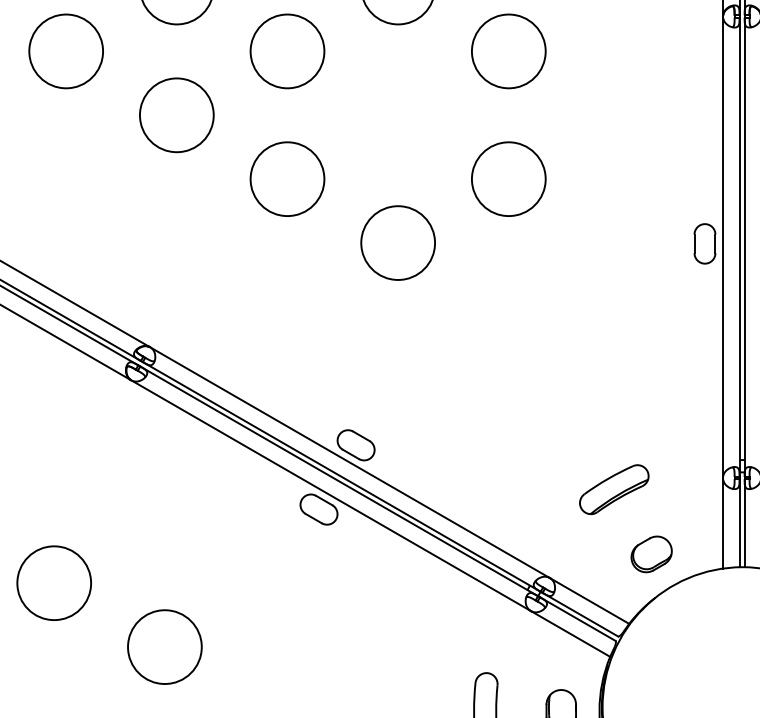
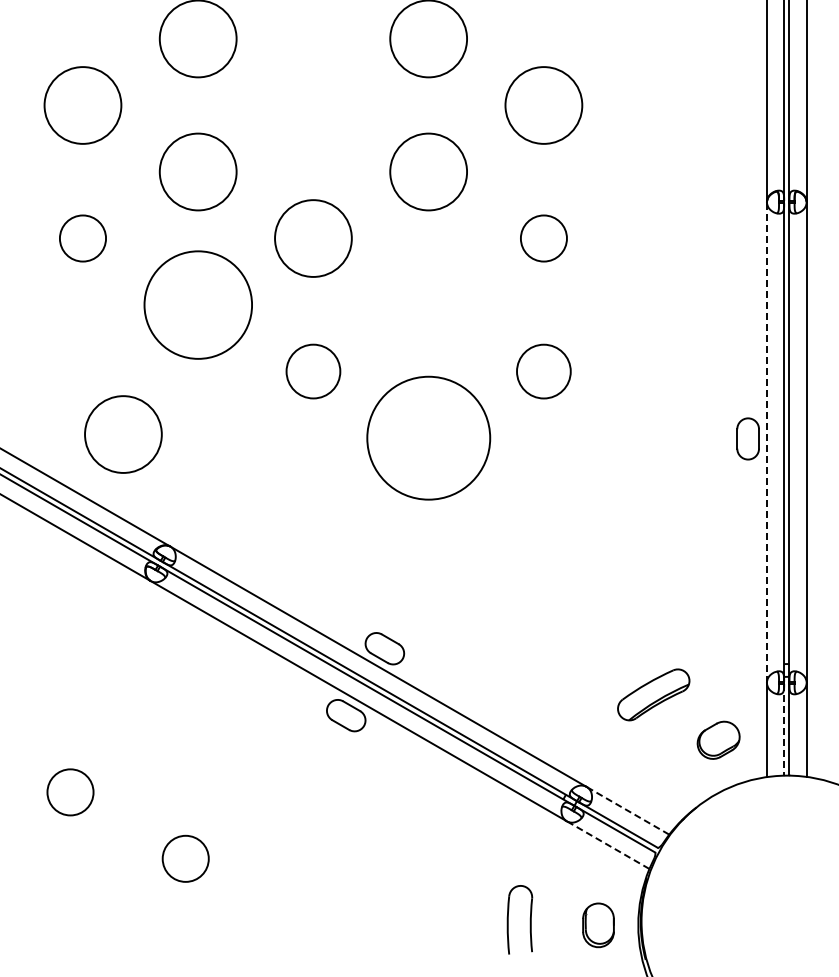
circle: (65, 51) -> (82, 238), size x0.6
circle: (508, 51) -> (543, 238), size x0.6
circle: (176, 114) -> (197, 304), size x1.4
circle: (287, 179) -> (313, 371), size x0.7
circle: (508, 179) -> (543, 371), size x0.7
circle: (105, 239) -> (123, 434), added
circle: (398, 242) -> (428, 437), size x1.6
line: (722, 247) -> (766, 442), solid -> dashed
line: (739, 522) -> (784, 729), solid -> dashed
part: (651, 553) -> (718, 739), moved
circle: (54, 583) -> (70, 792), size x0.6
line: (590, 600) -> (628, 810), solid -> dashed
line: (570, 634) -> (608, 845), solid -> dashed
circle: (164, 646) -> (185, 858), size x0.6

